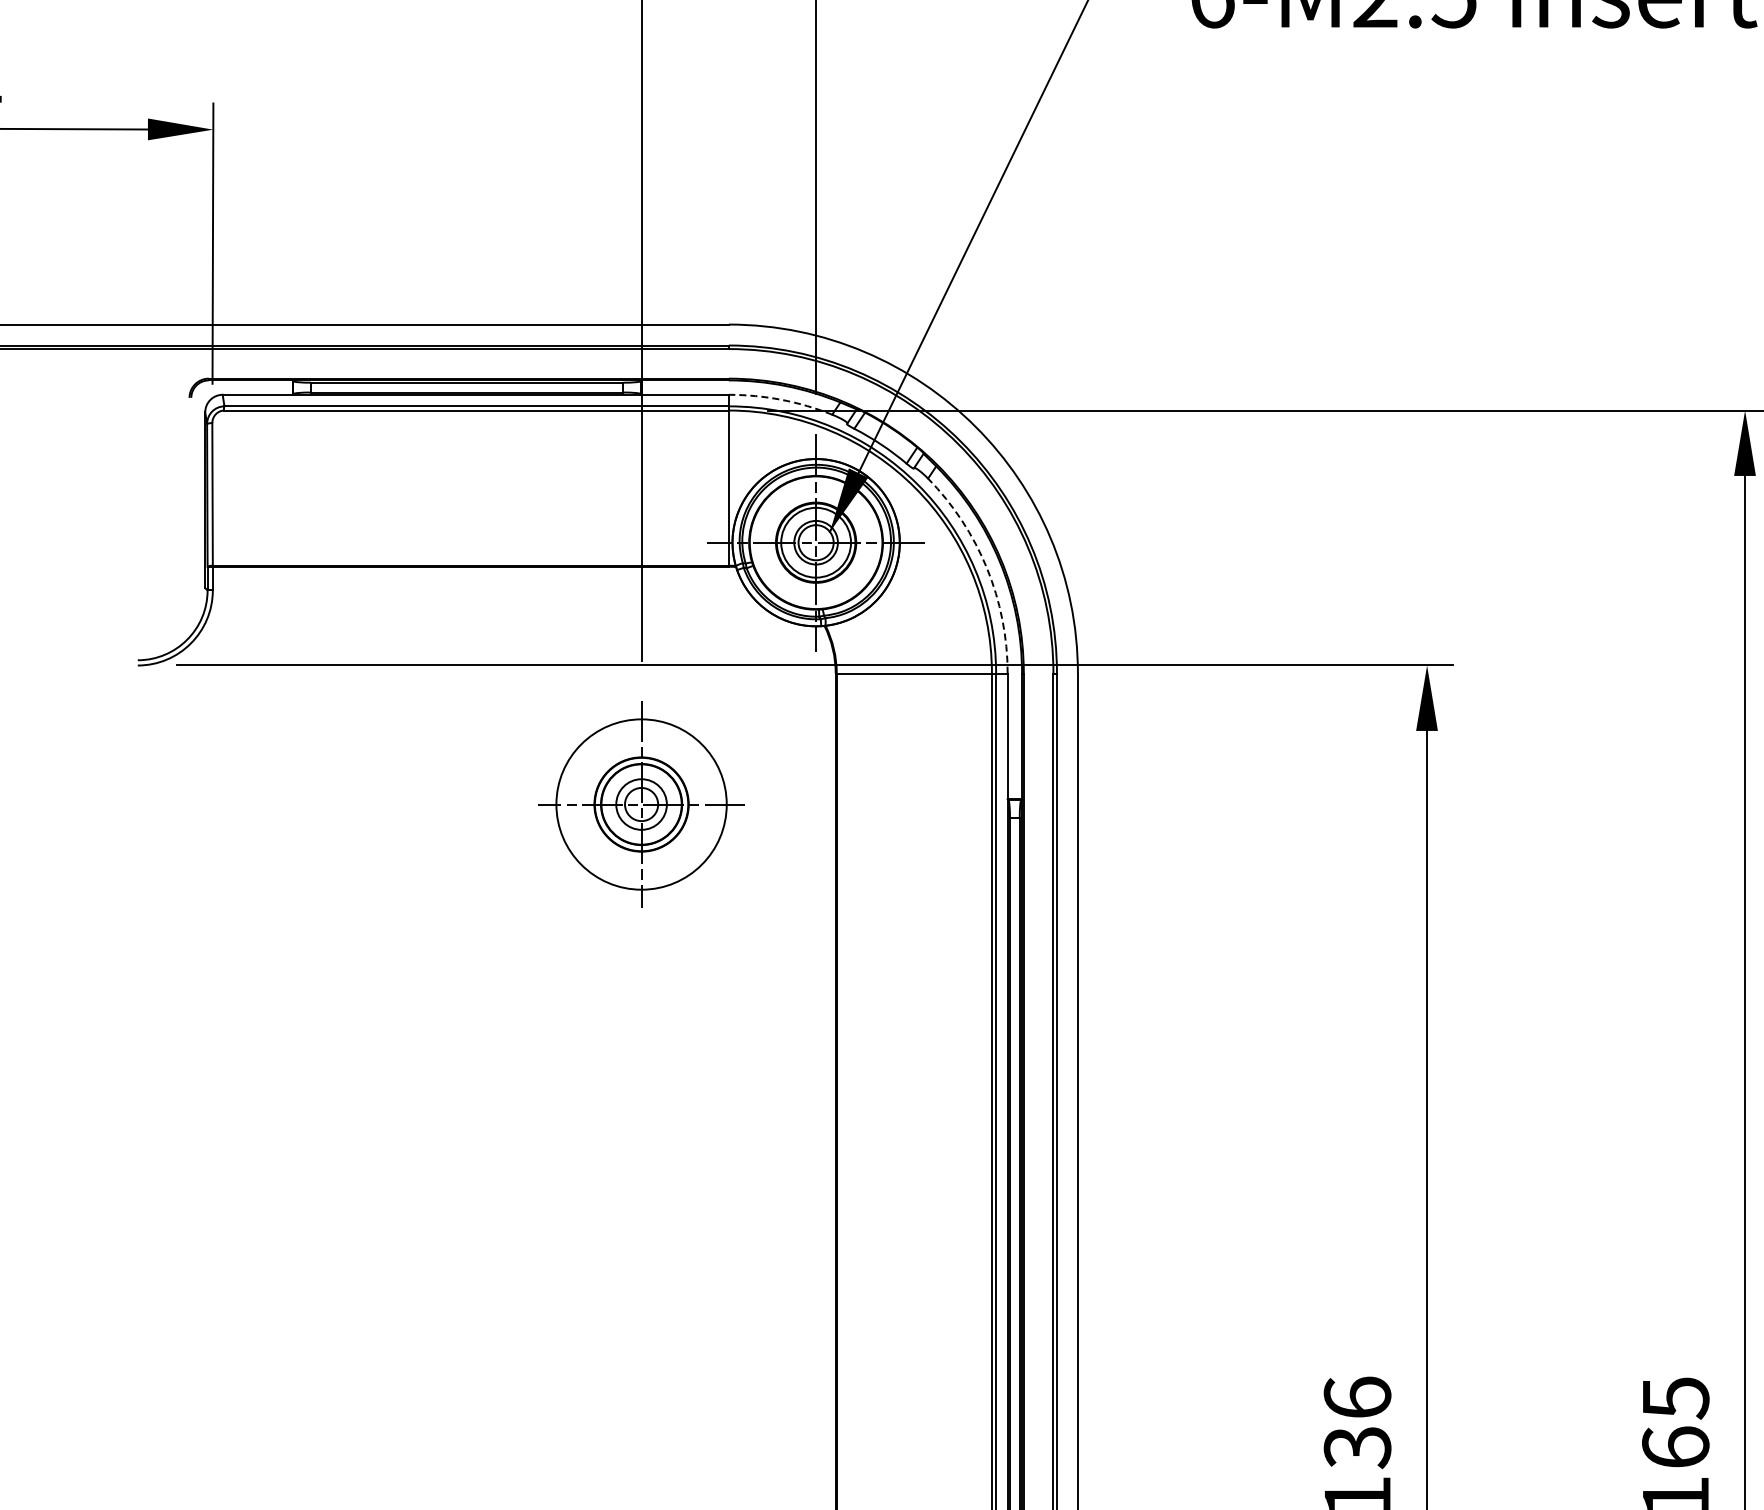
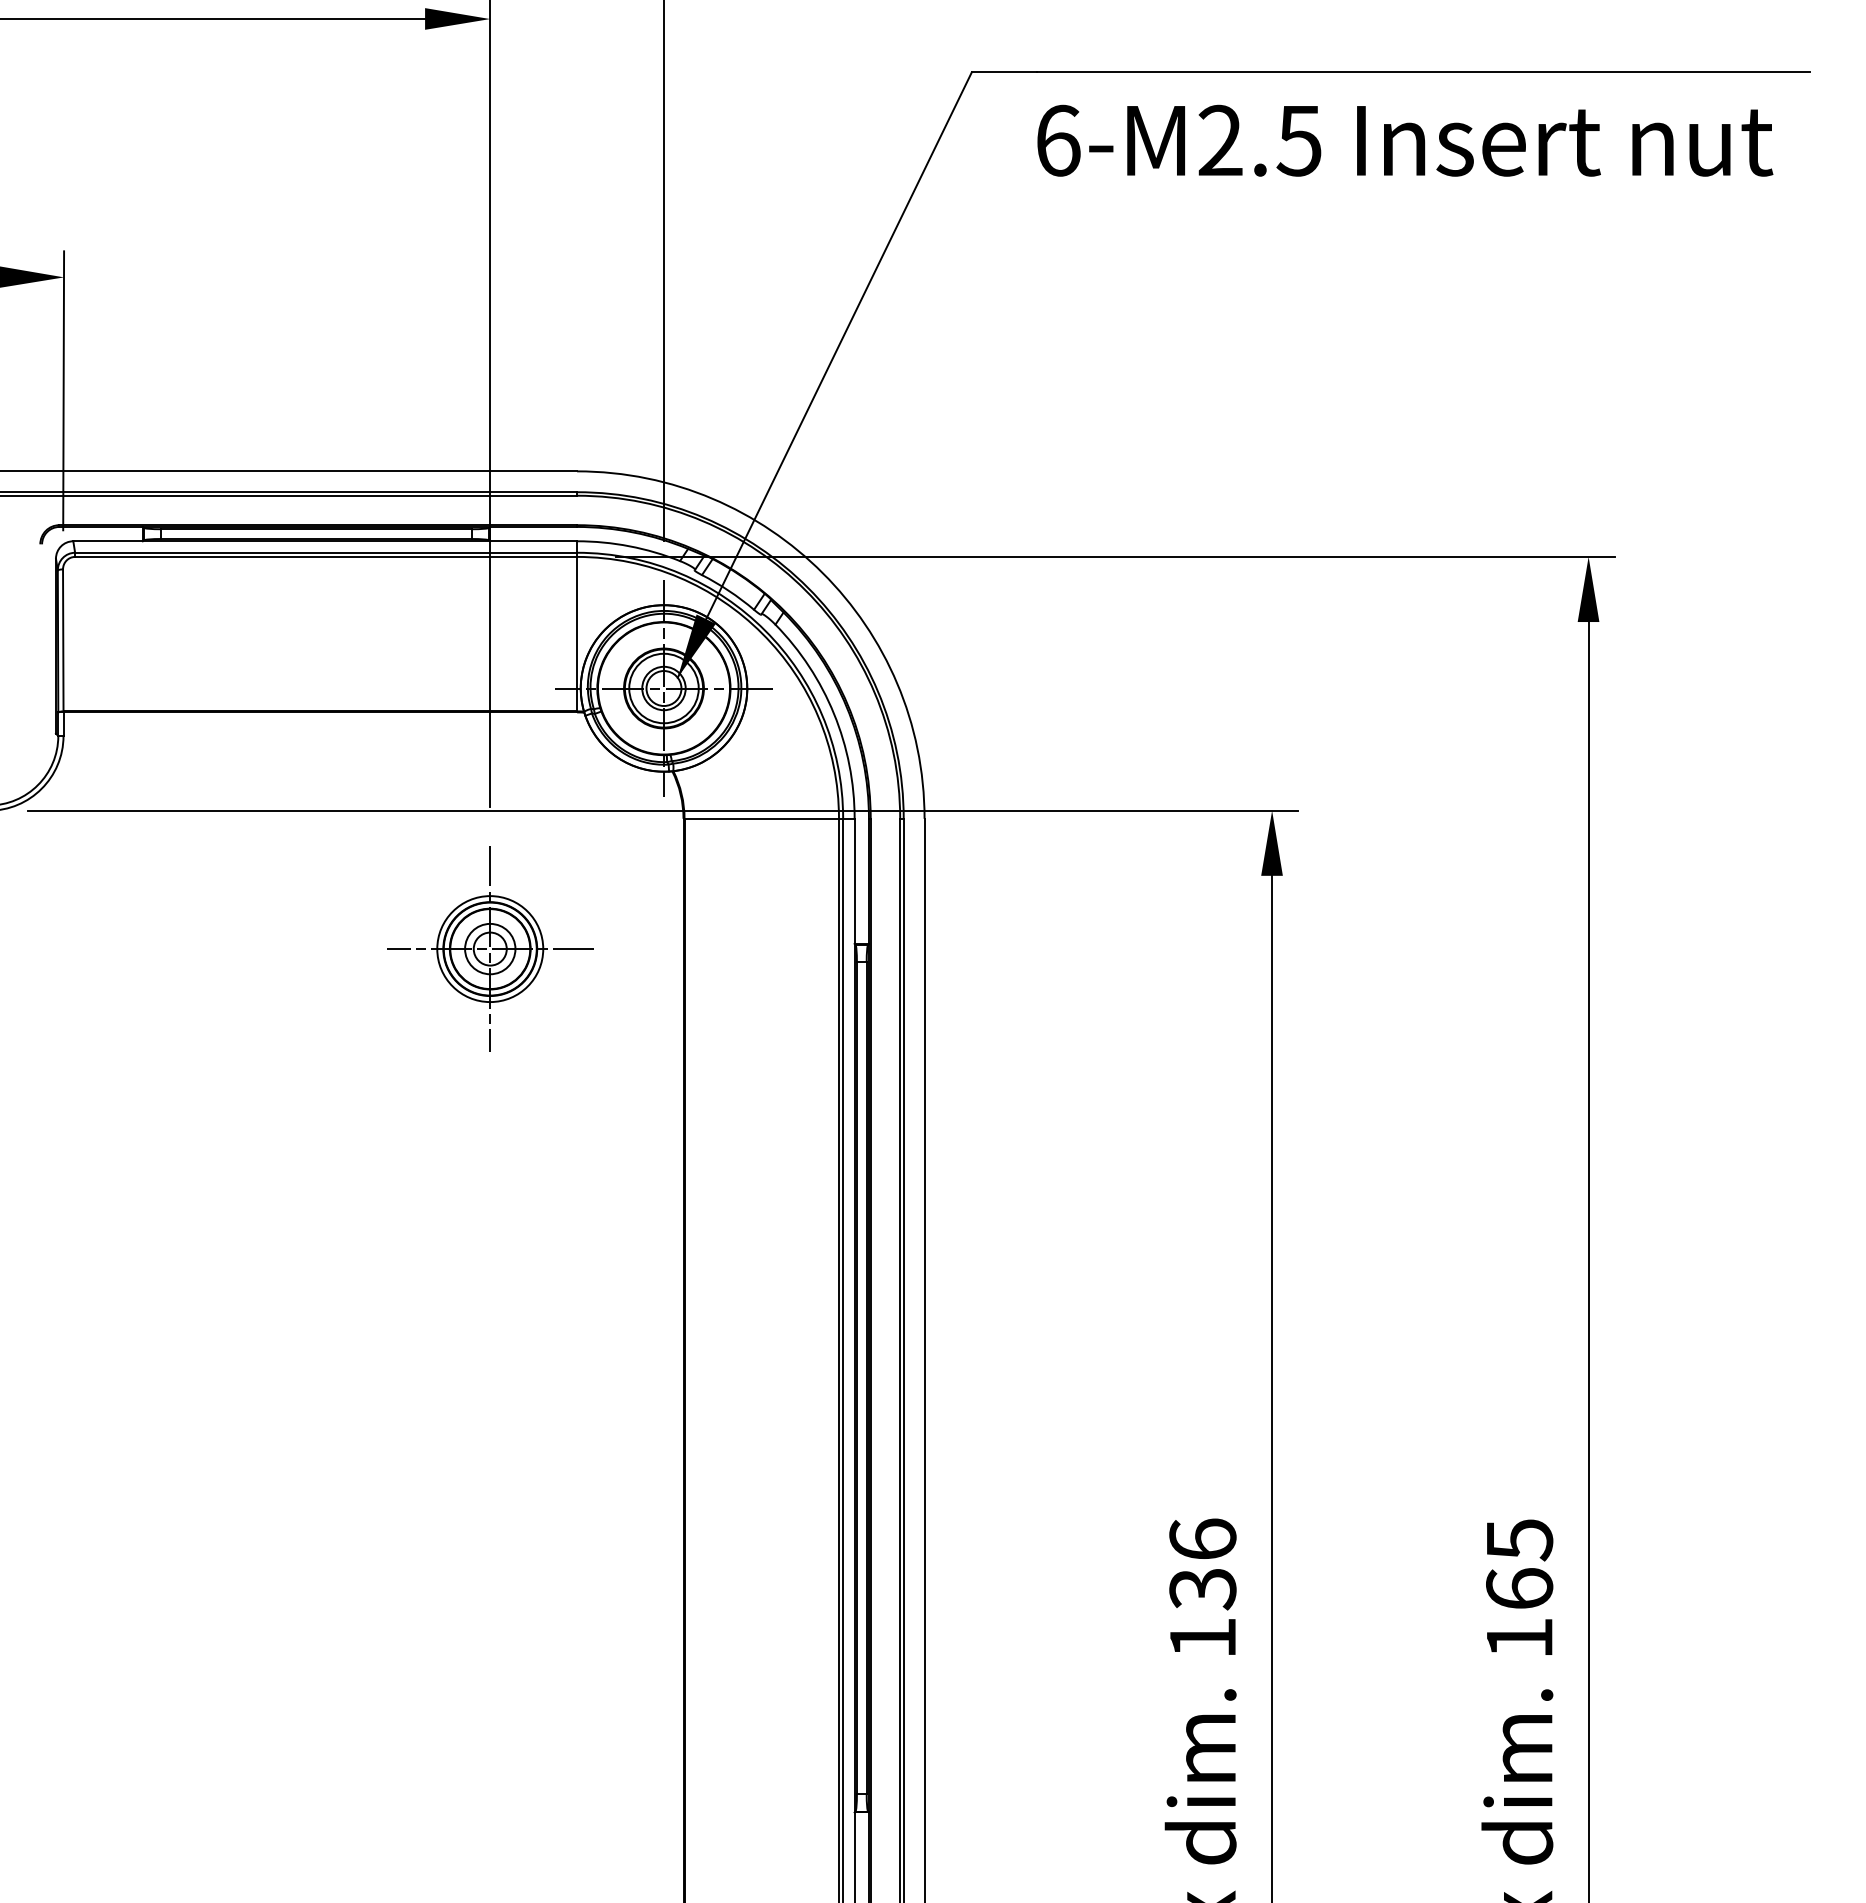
arc: (781, 400) -> (629, 546), dashed -> solid
arc: (987, 567) -> (834, 713), dashed -> solid
circle: (641, 804) -> (490, 949), size x0.62

